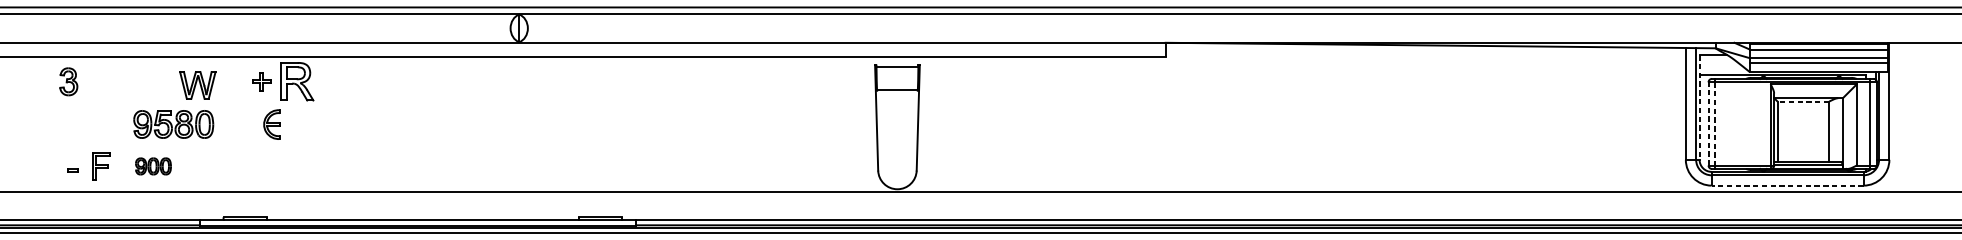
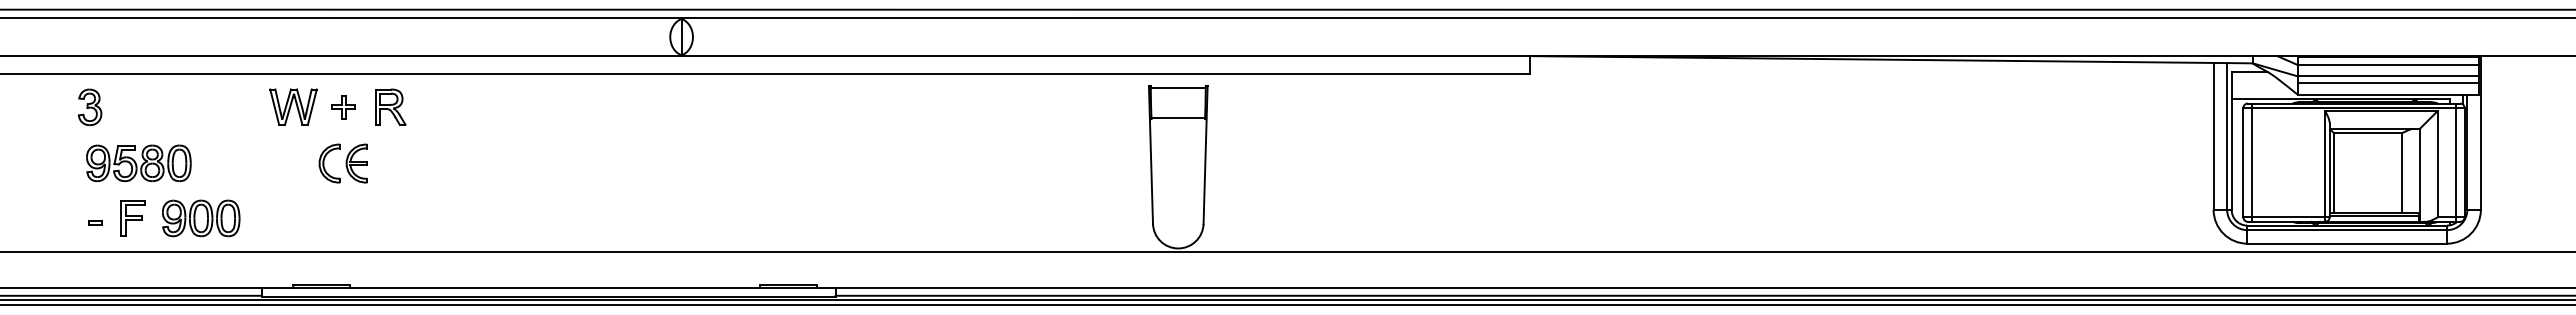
part: (297, 81) -> (390, 106), size x0.71
part: (197, 84) -> (293, 106), moved
line: (1803, 101) -> (2368, 133), dashed -> solid
line: (1699, 107) -> (2231, 141), dashed -> solid
line: (1708, 123) -> (2243, 162), dashed -> solid
line: (1715, 123) -> (2252, 162), dashed -> solid
part: (173, 124) -> (138, 163), moved
part: (251, 124) -> (329, 163), added
part: (153, 166) -> (201, 218), size x1.67
line: (1787, 185) -> (2347, 243), dashed -> solid

